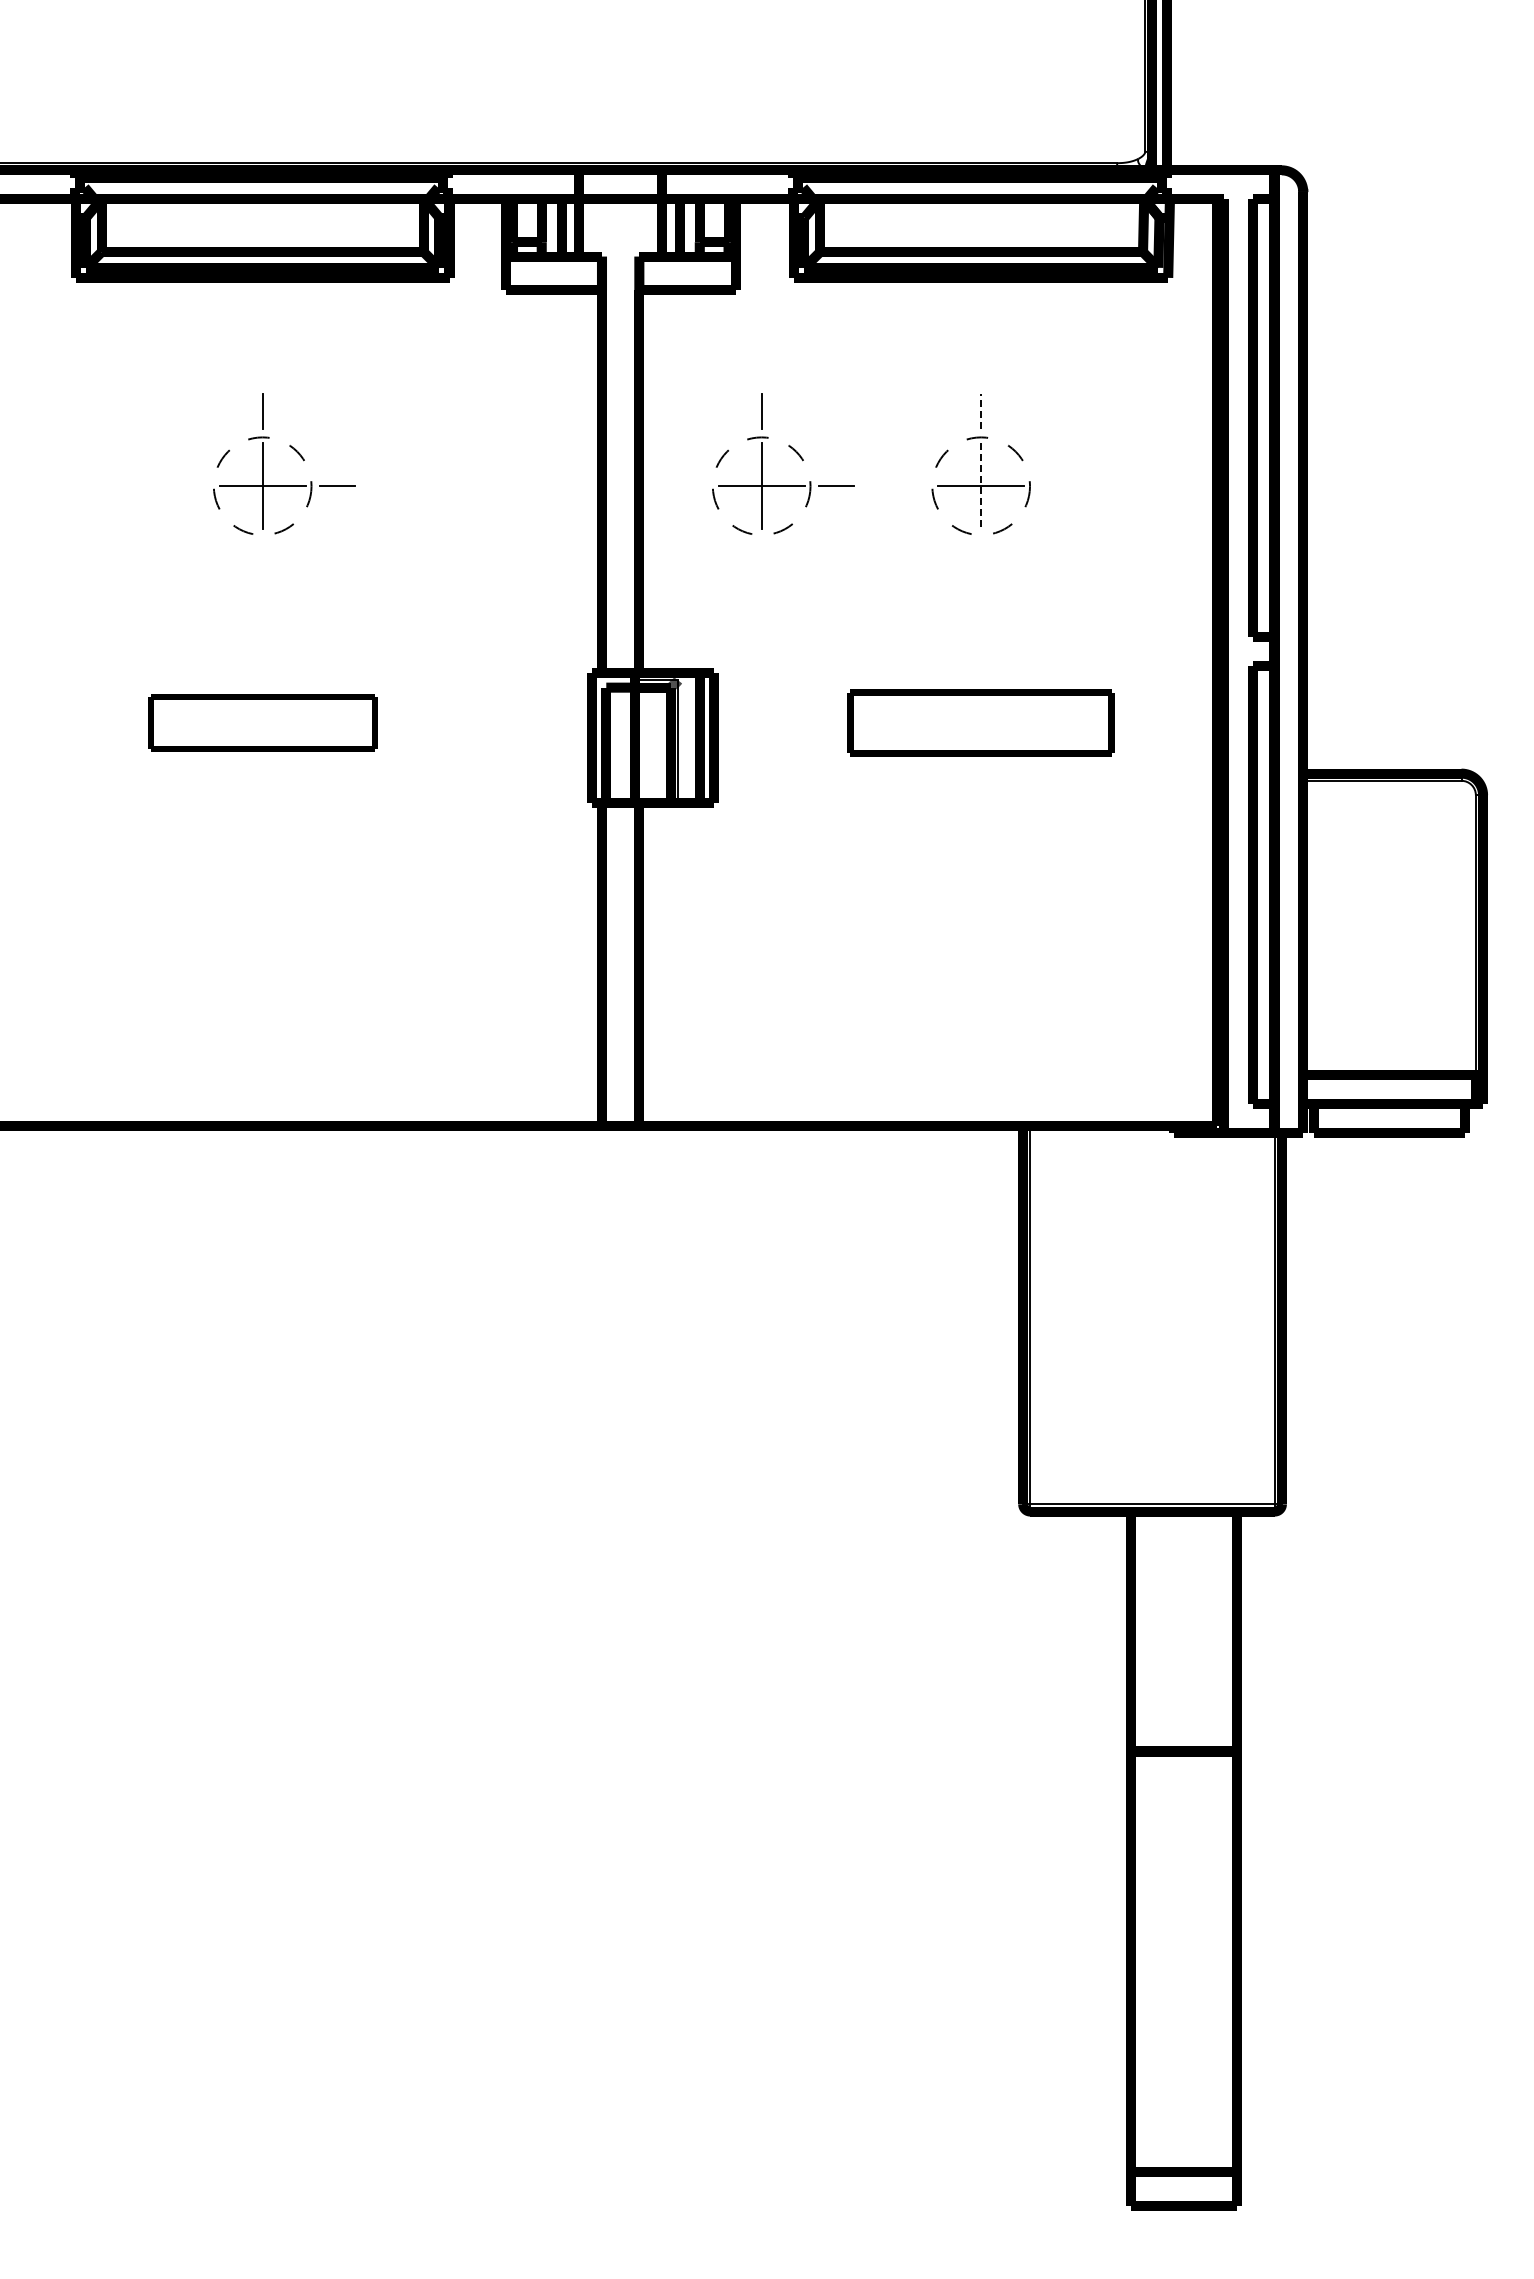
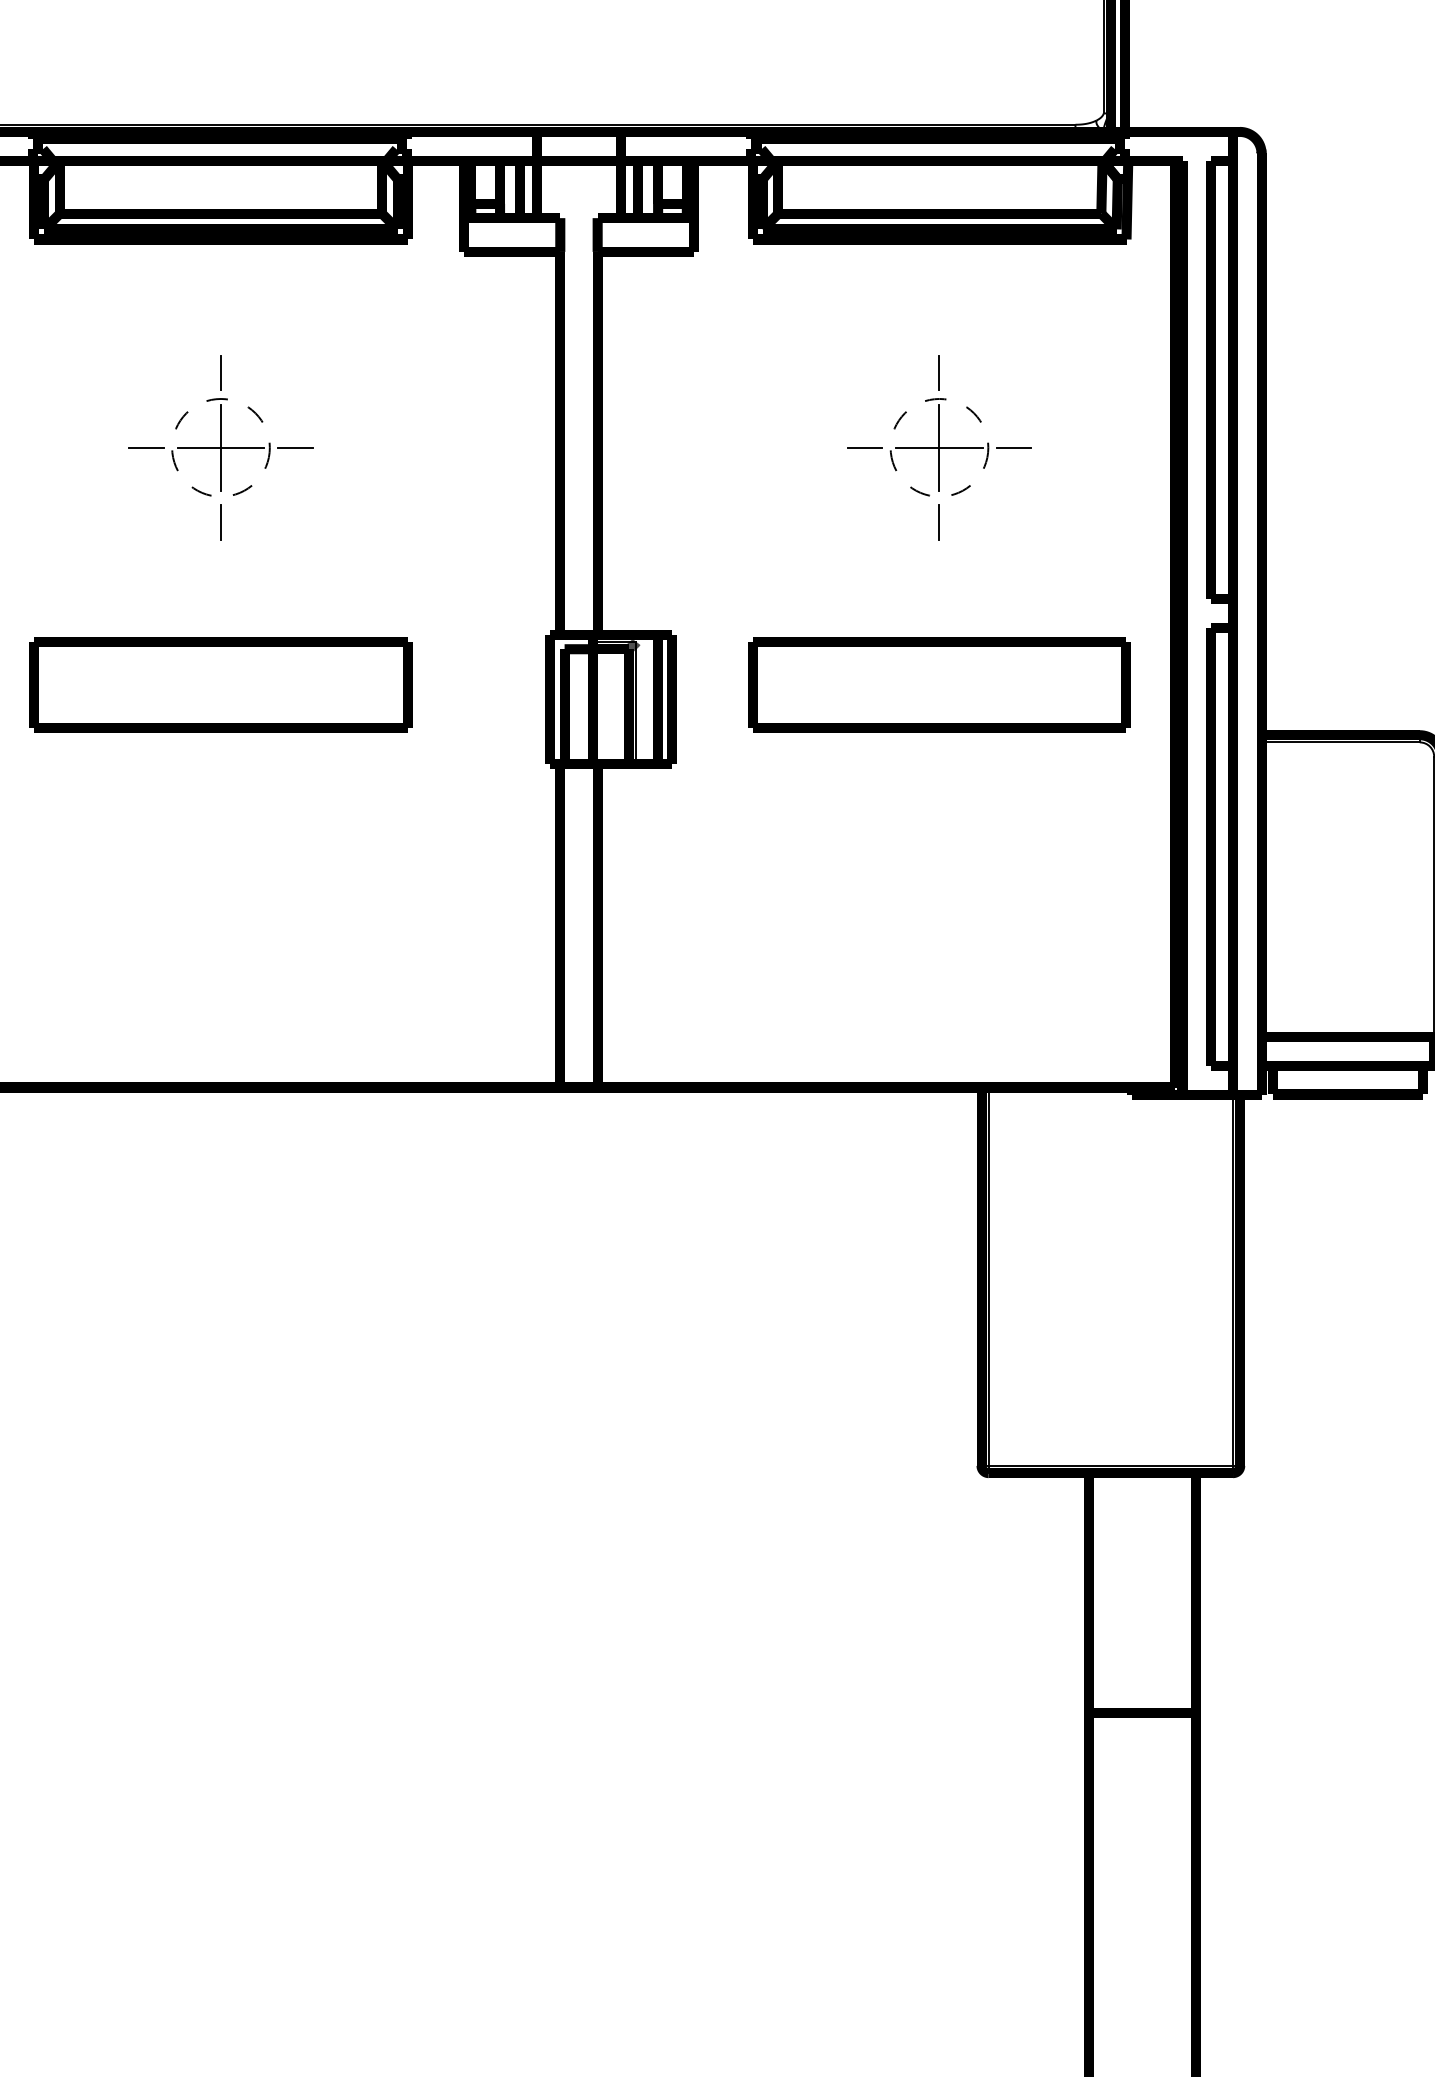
line: (981, 411) -> (939, 373), dashed -> solid
part: (794, 451) -> (752, 413), removed
line: (187, 486) -> (145, 448), added
line: (906, 486) -> (864, 448), added
line: (981, 486) -> (939, 448), dashed -> solid
line: (1055, 486) -> (1013, 448), added
line: (262, 560) -> (220, 522), added
line: (981, 560) -> (939, 522), added
part: (262, 722) -> (220, 684), size x1.67
part: (980, 722) -> (938, 684), size x1.43

